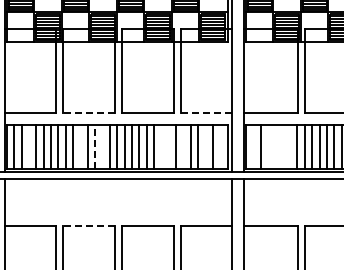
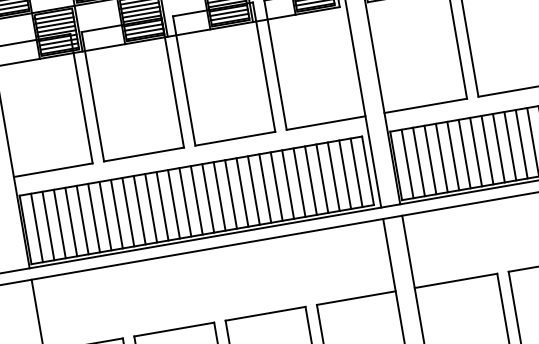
line: (89, 112) -> (144, 153), dashed -> solid
line: (206, 112) -> (325, 122), dashed -> solid
line: (95, 146) -> (162, 204), dashed -> solid
line: (28, 147) -> (59, 224), added
line: (80, 147) -> (139, 210), added
line: (102, 147) -> (173, 204), added
line: (161, 147) -> (265, 188), added
line: (168, 147) -> (276, 186), added
line: (183, 147) -> (299, 182), added
line: (205, 147) -> (333, 177), added
line: (220, 147) -> (356, 173), added
line: (253, 147) -> (407, 164), added
line: (268, 147) -> (431, 160), added
line: (275, 147) -> (442, 158), added
line: (282, 147) -> (452, 156), added
line: (290, 147) -> (465, 154), added
line: (89, 225) -> (174, 329), dashed -> solid

